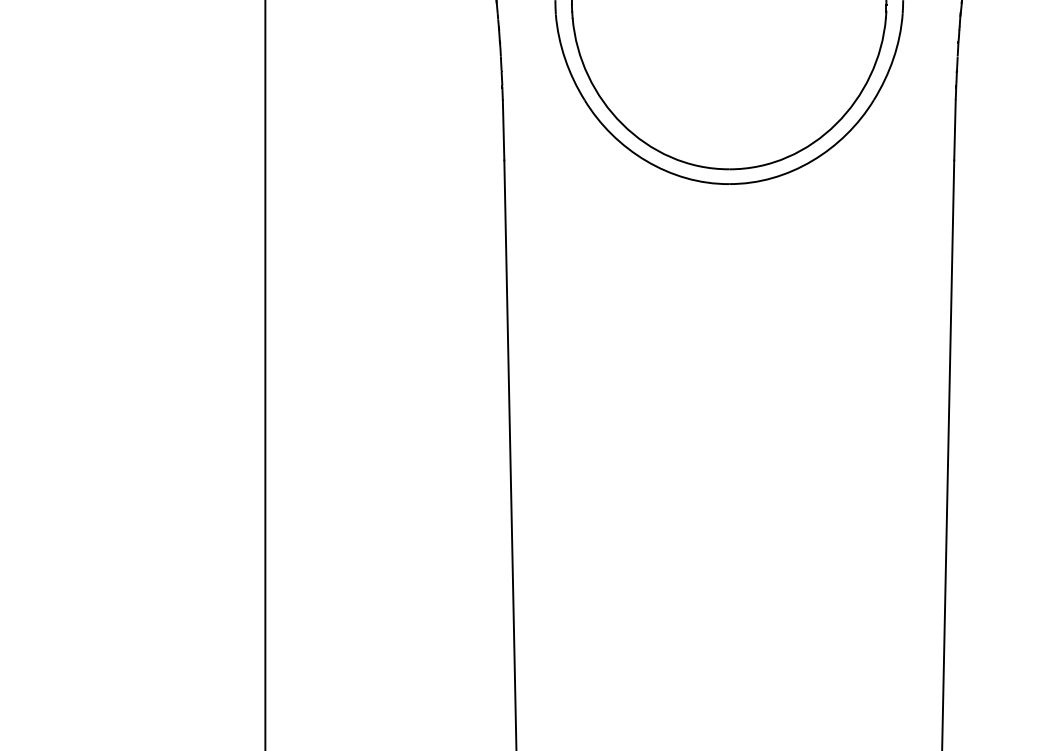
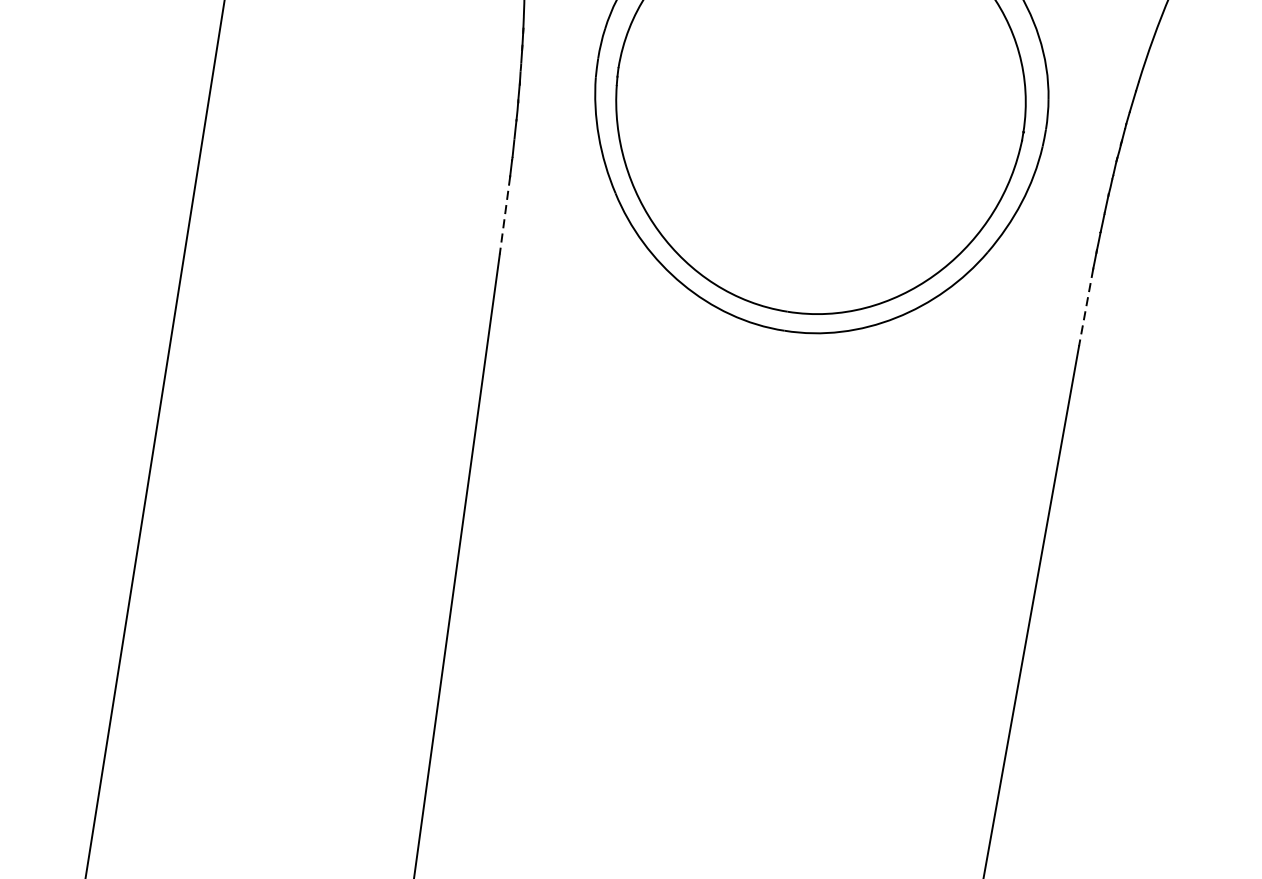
line: (503, 130) -> (504, 215), solid -> dashed
line: (954, 130) -> (1085, 307), solid -> dashed

